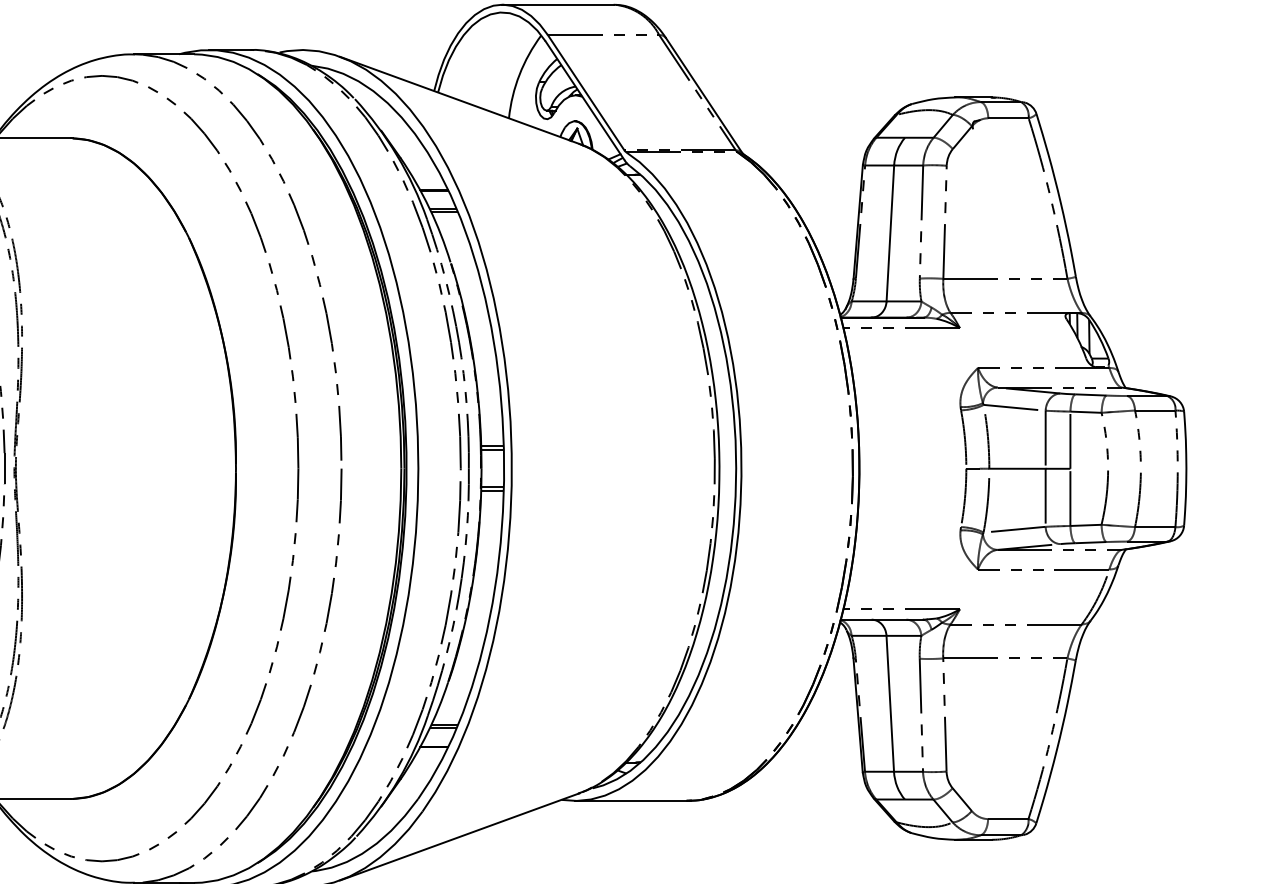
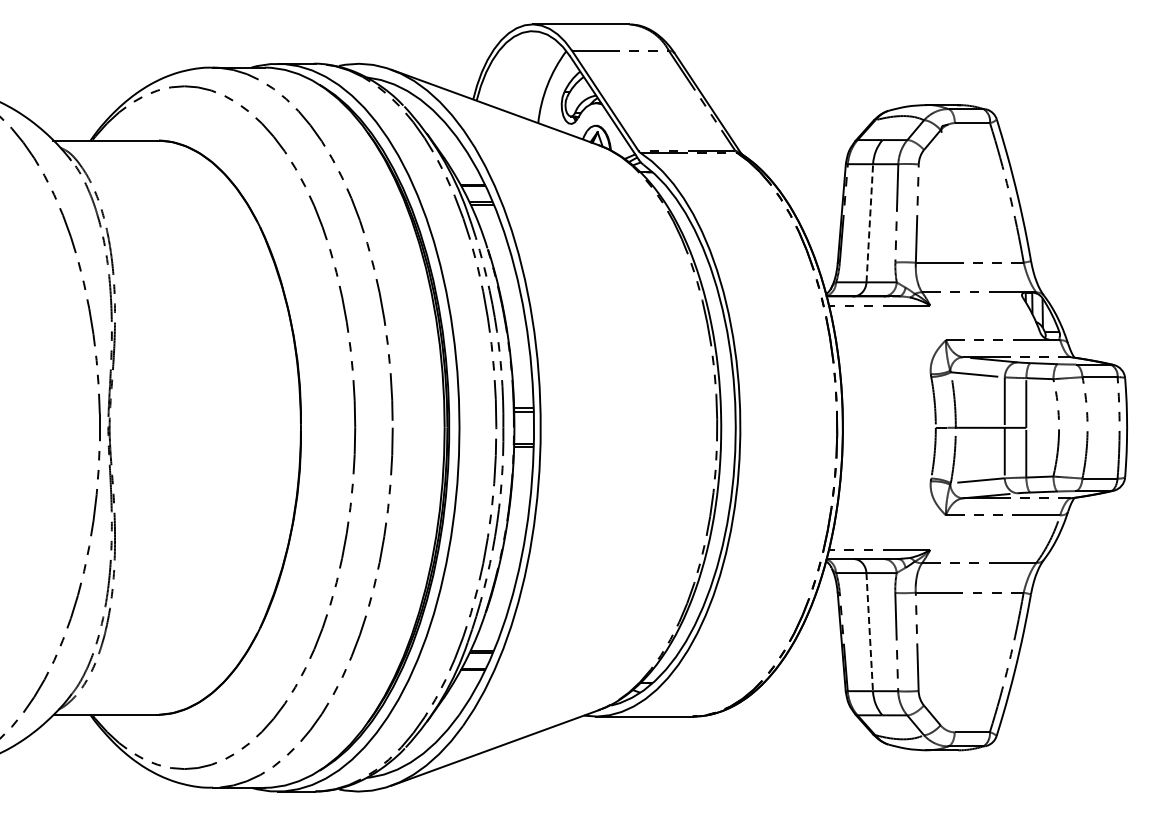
line: (890, 232) -> (869, 222), solid -> dashed
line: (890, 704) -> (869, 632), solid -> dashed

